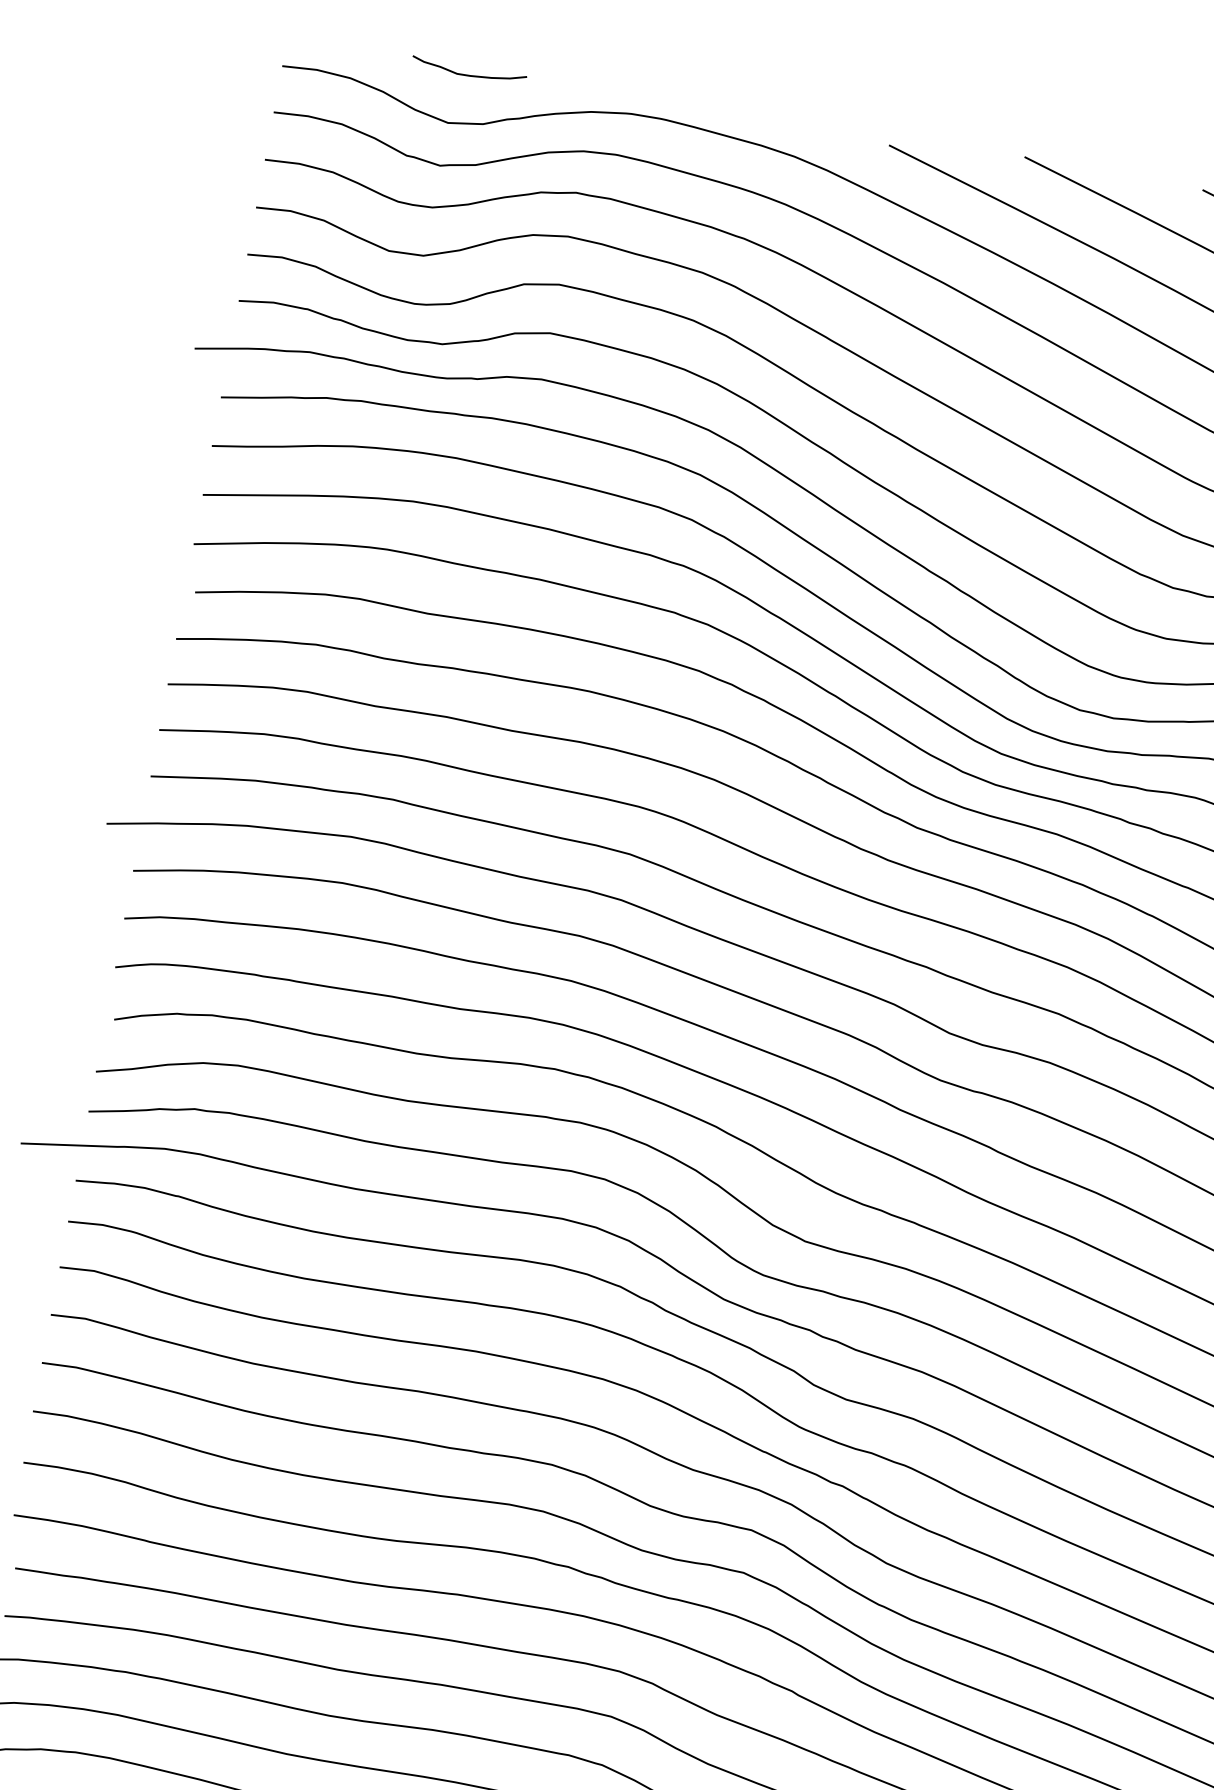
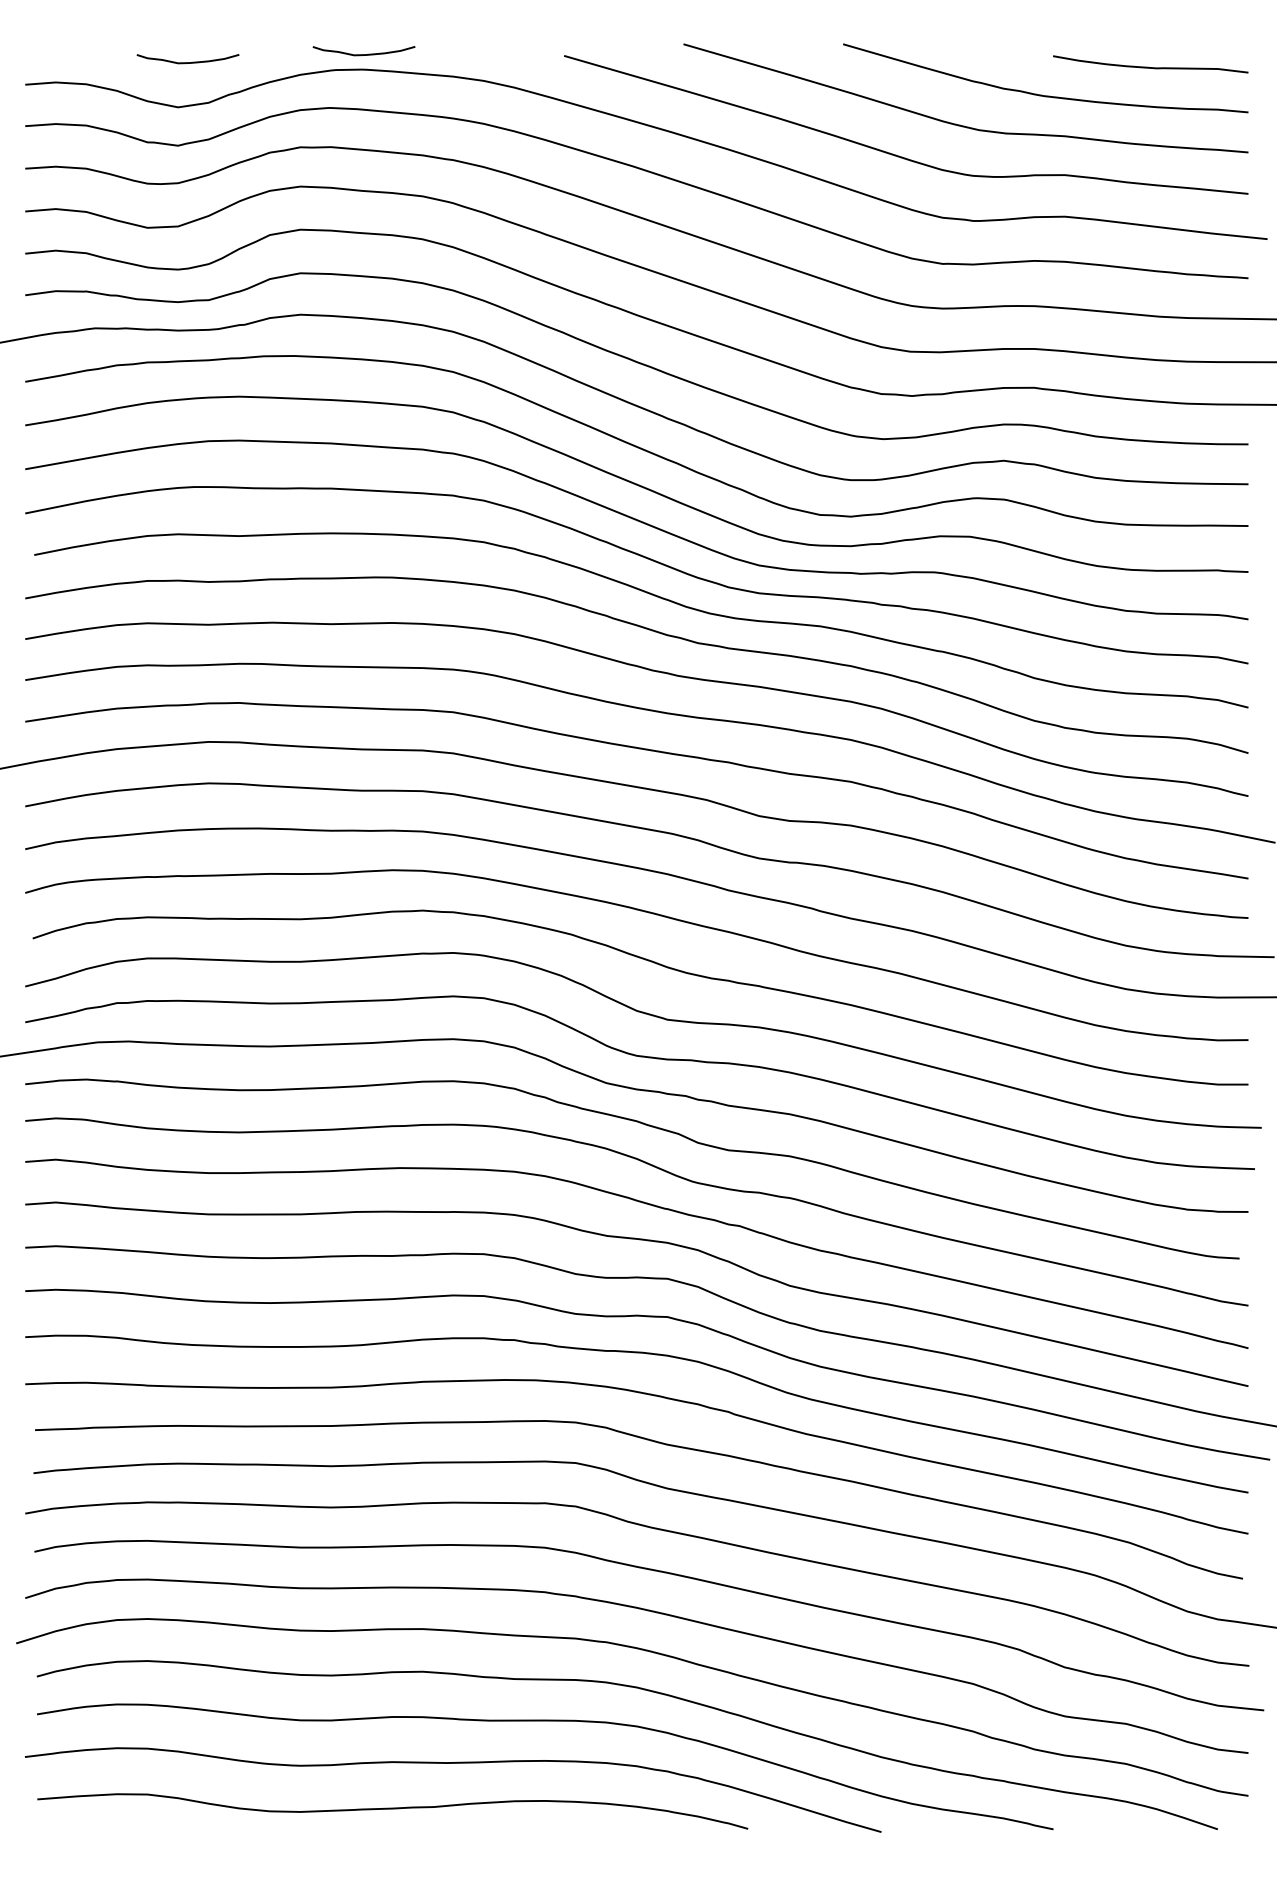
curve: (665, 102) -> (363, 54), added

